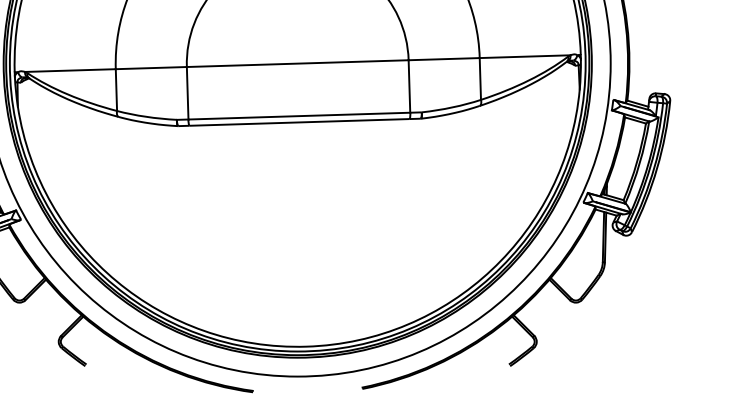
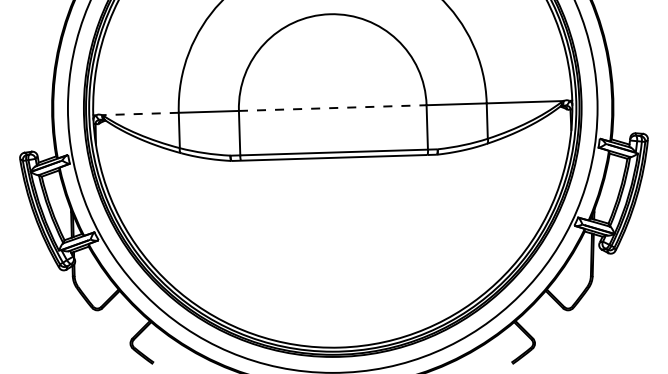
line: (297, 64) -> (332, 108), solid -> dashed
line: (69, 70) -> (139, 113), solid -> dashed

